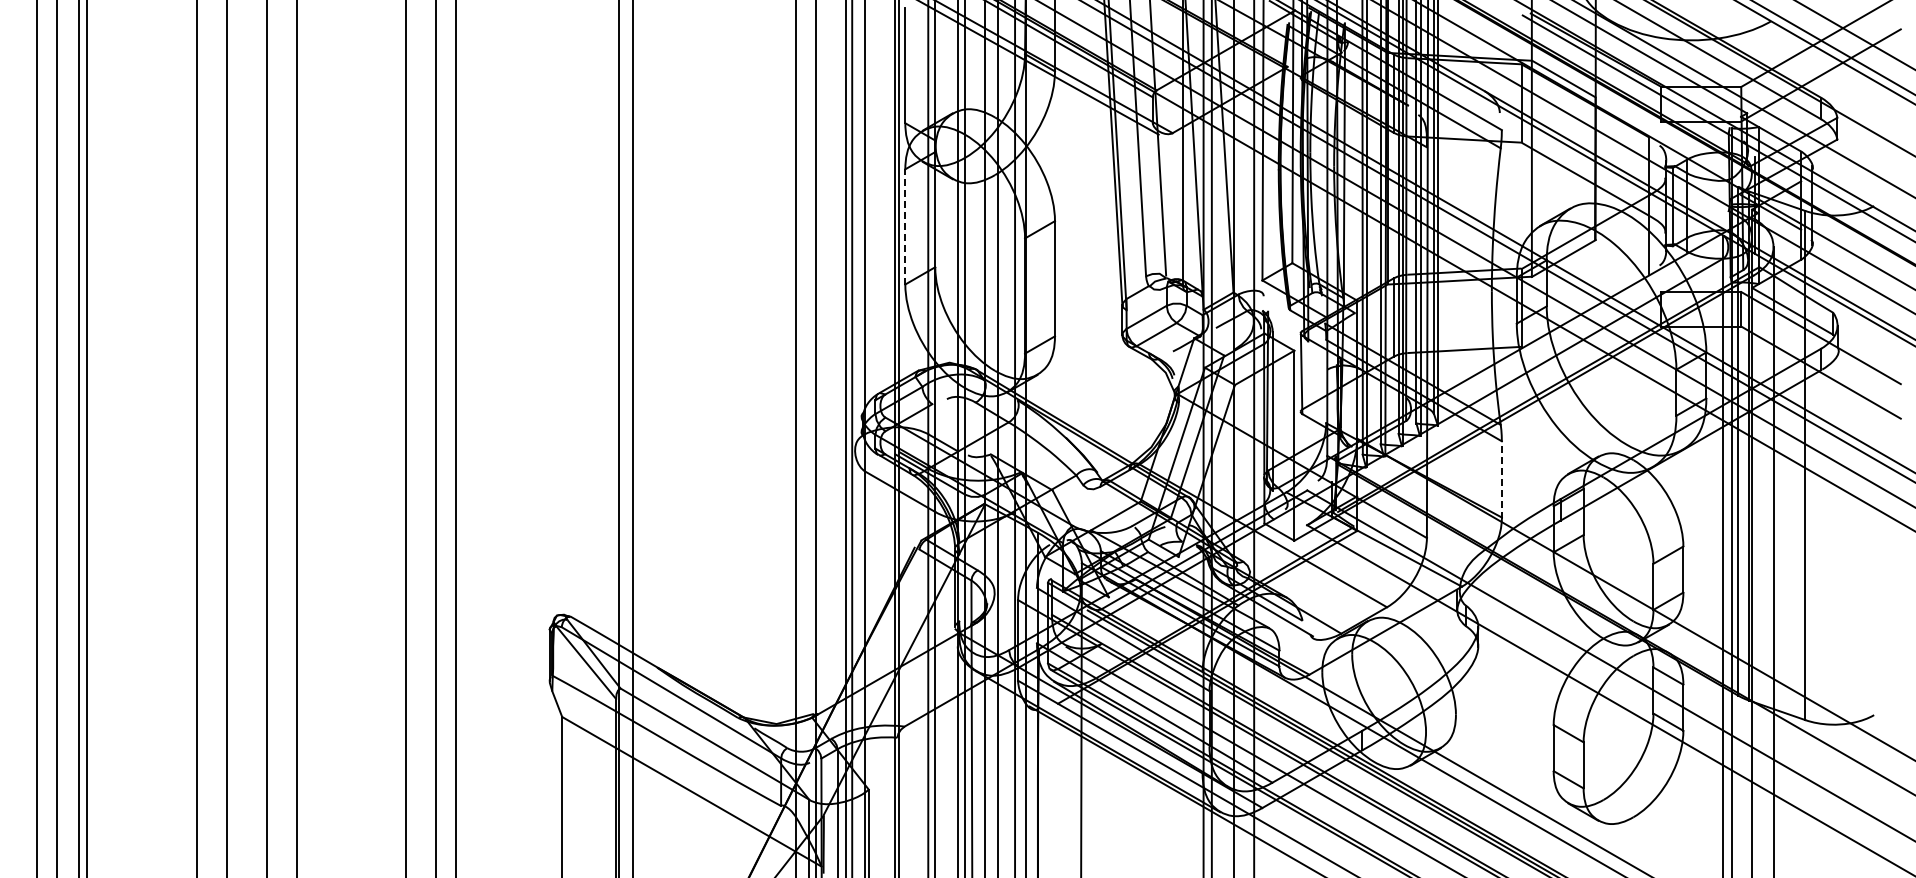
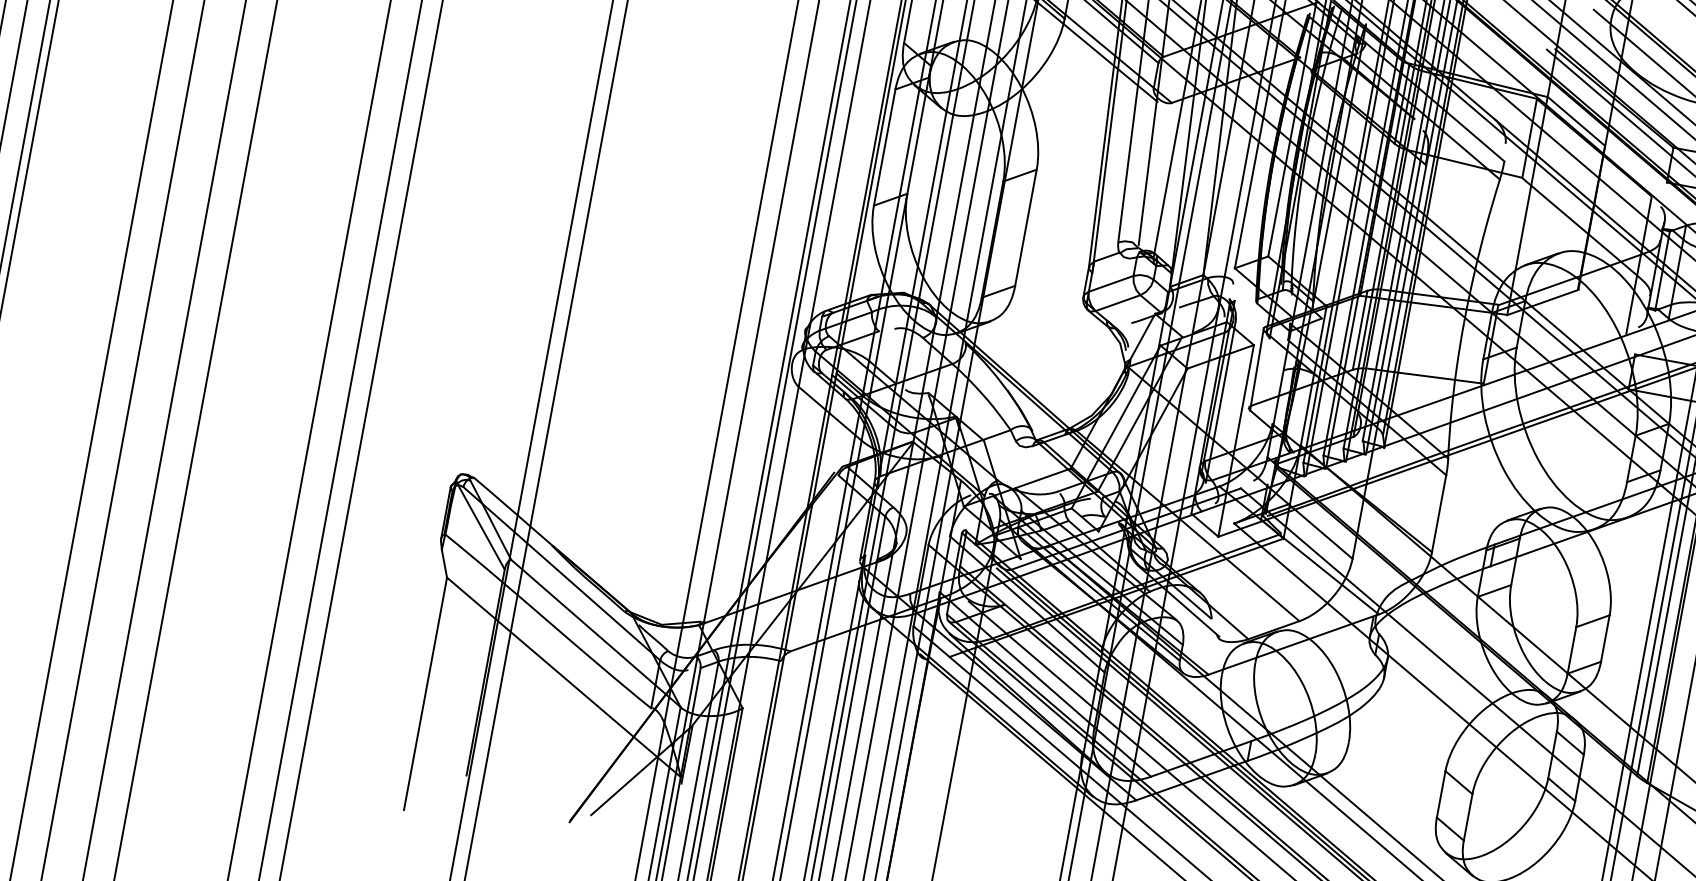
line: (905, 226) -> (884, 147), dashed -> solid
line: (1501, 480) -> (1438, 514), dashed -> solid

